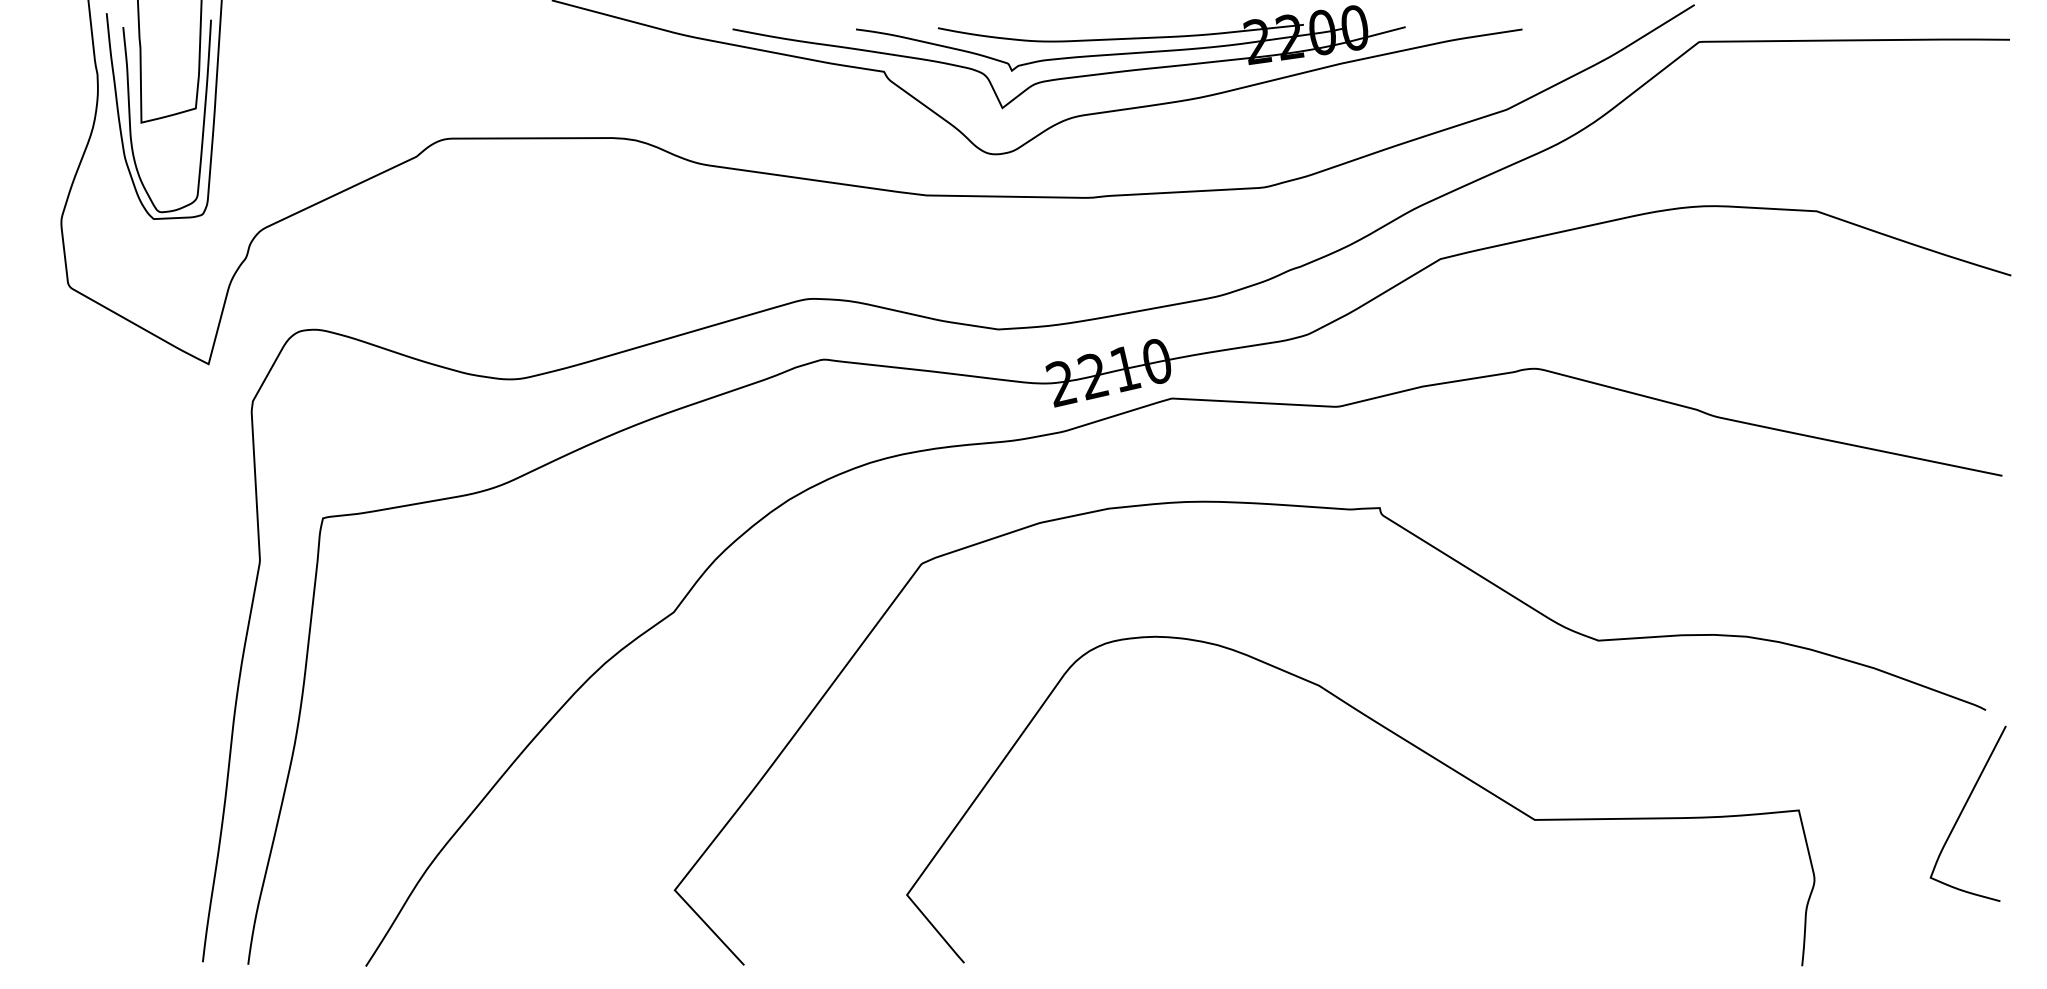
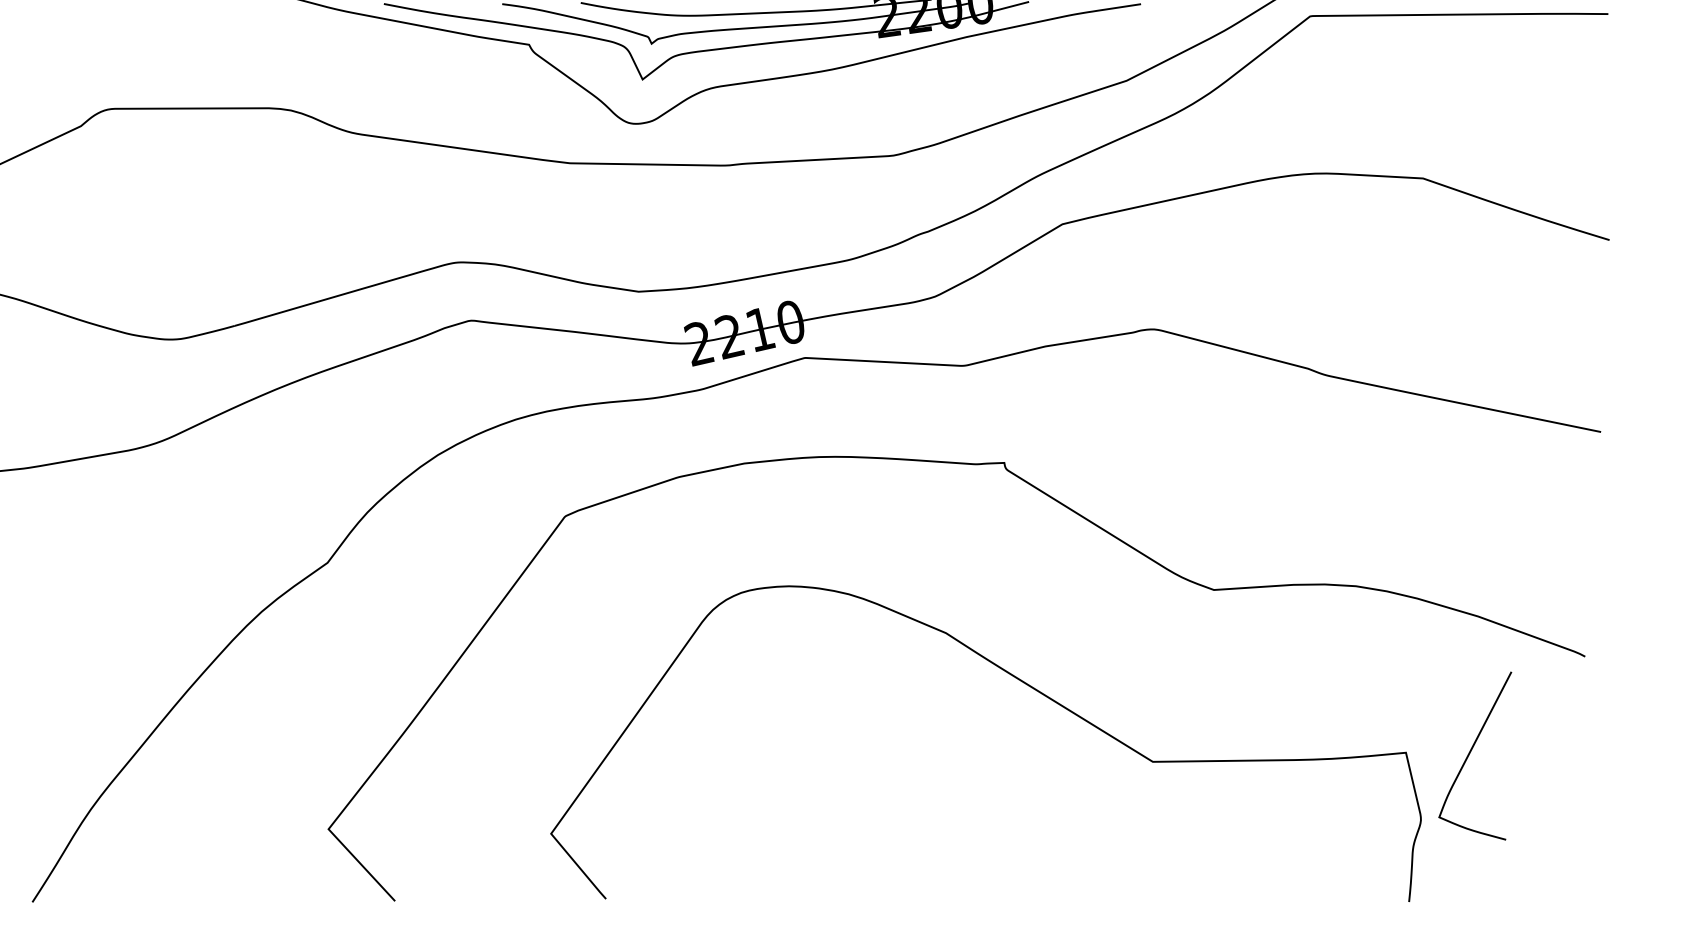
curve: (1963, 810) -> (1470, 752), moved

